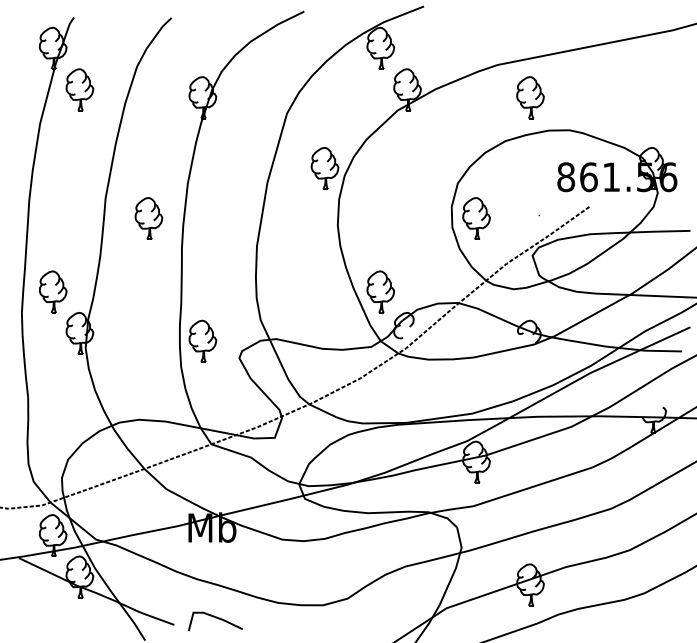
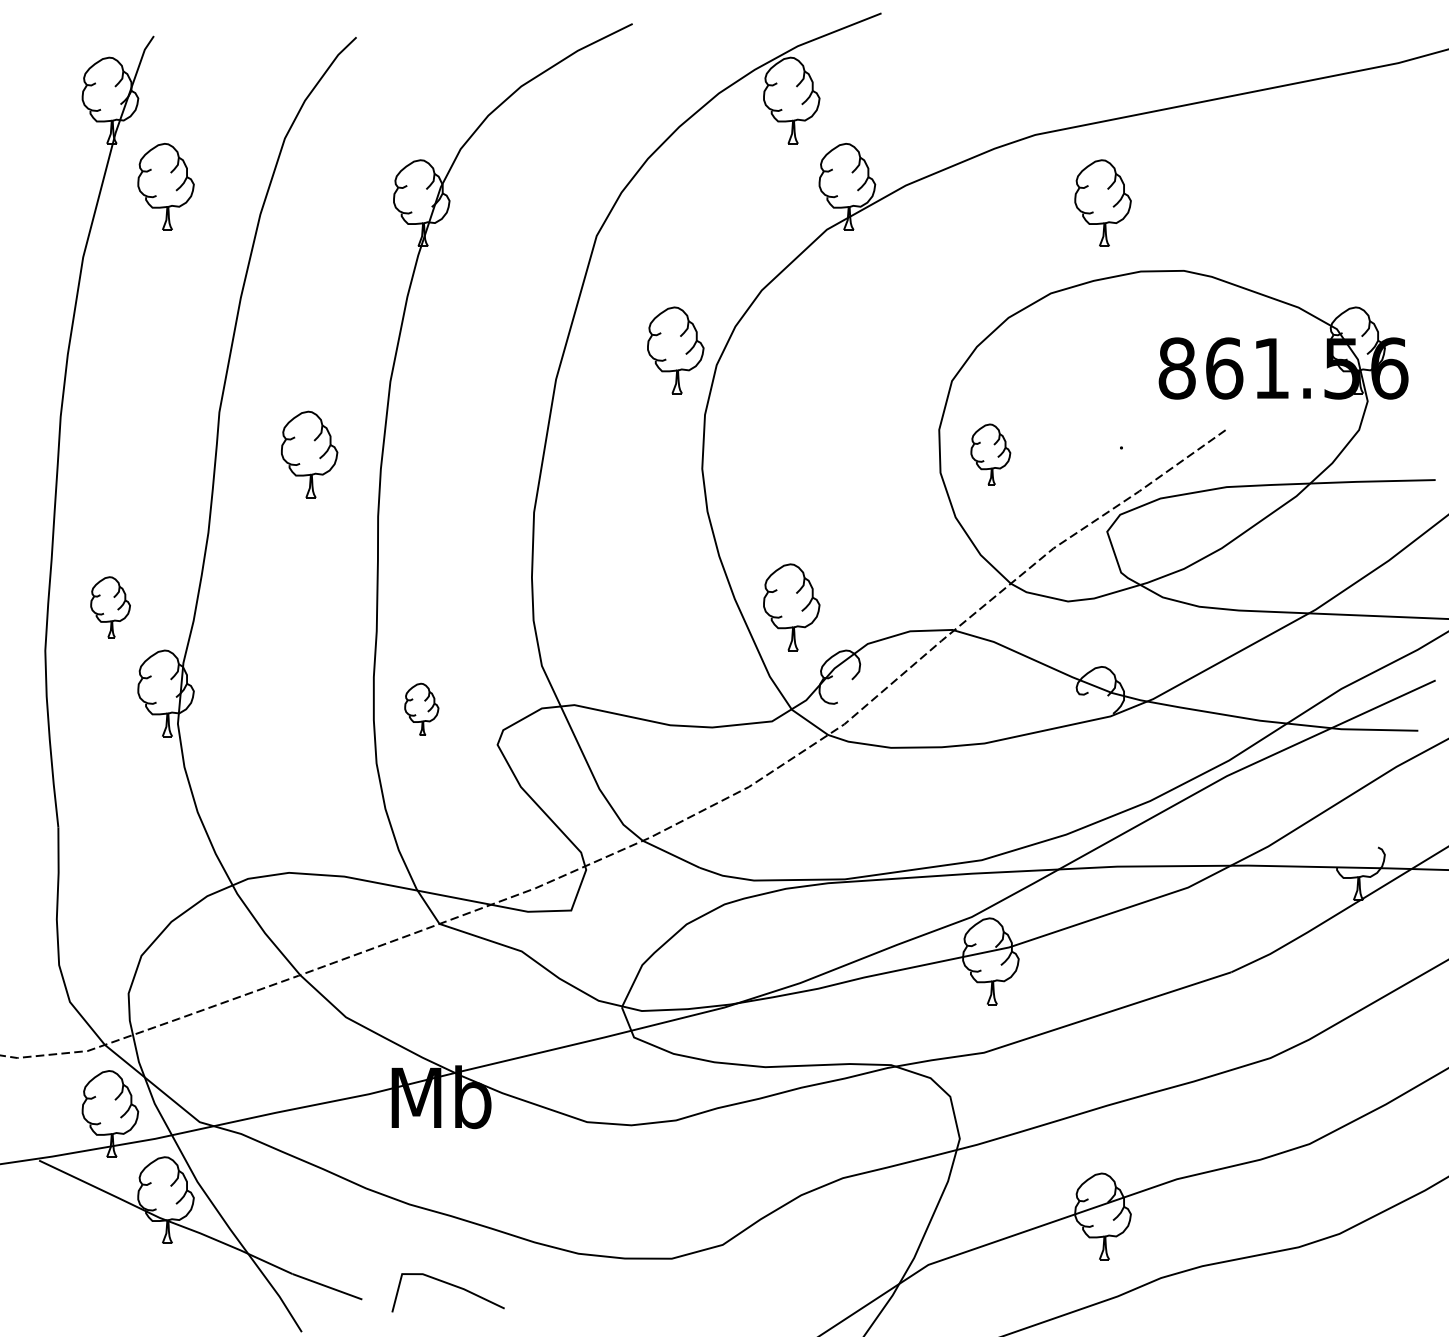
part: (476, 218) -> (990, 454), size x0.7
part: (53, 291) -> (111, 606), size x0.7
part: (202, 340) -> (420, 708), size x0.6

